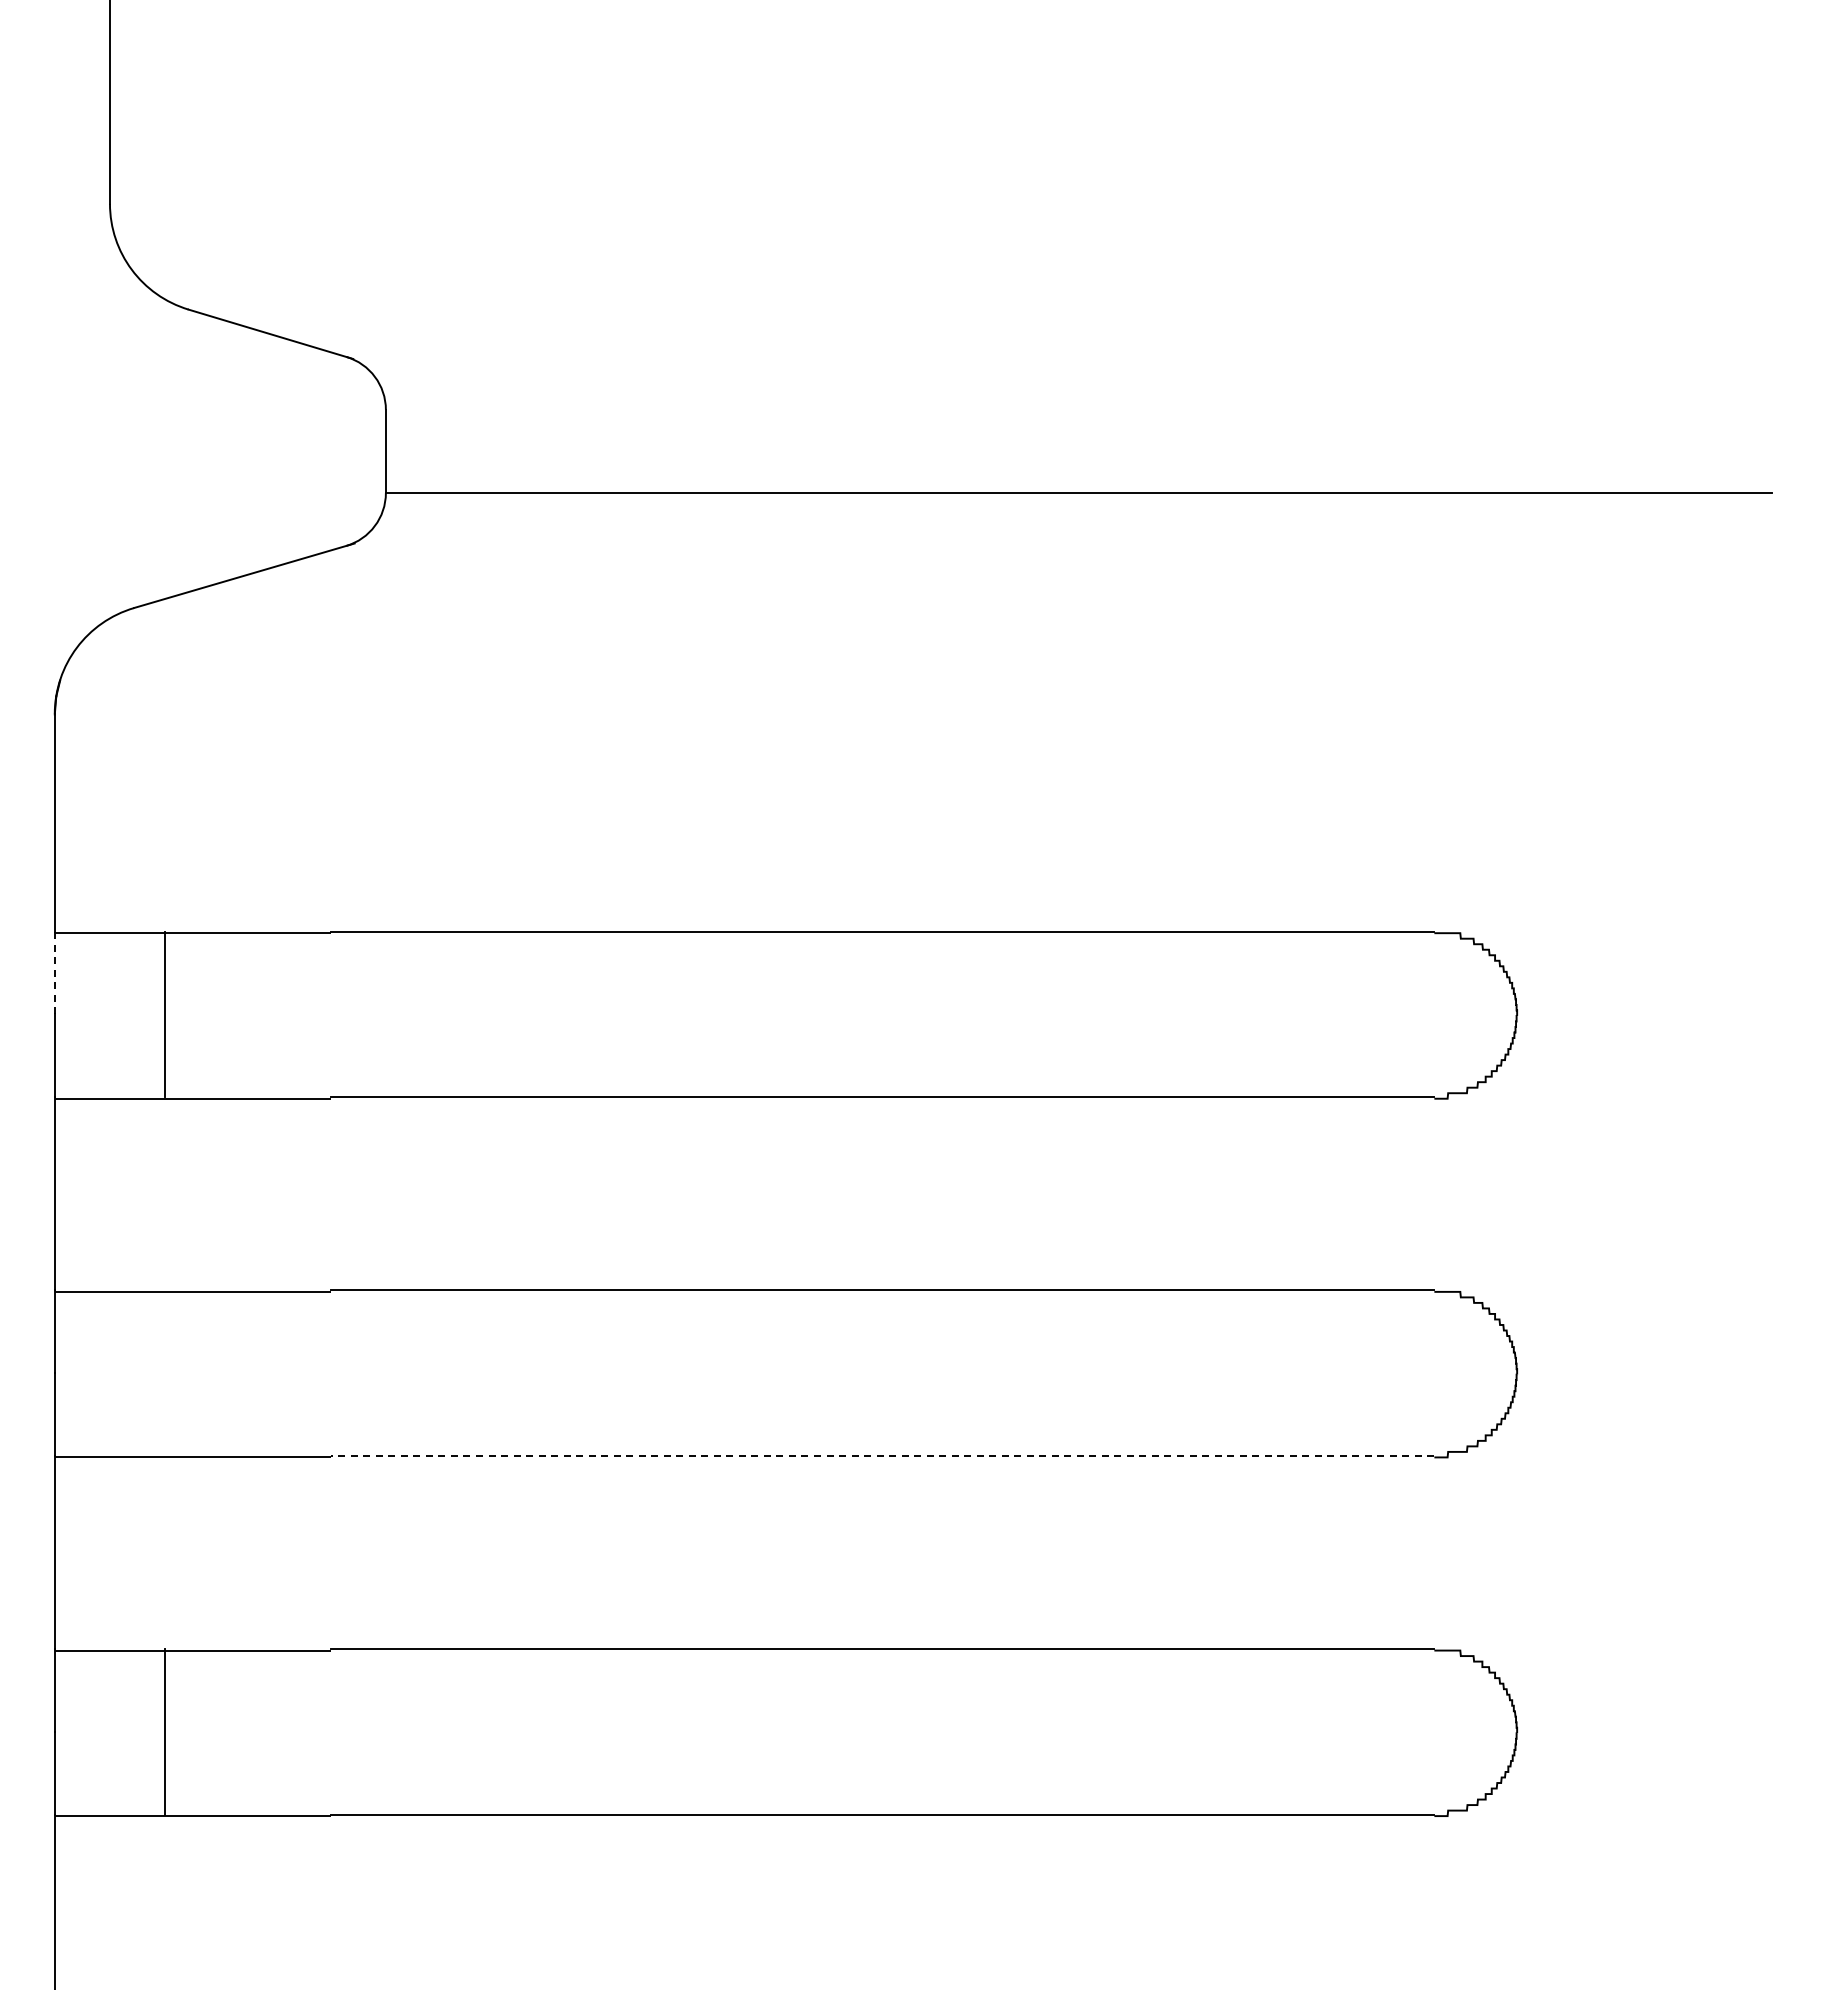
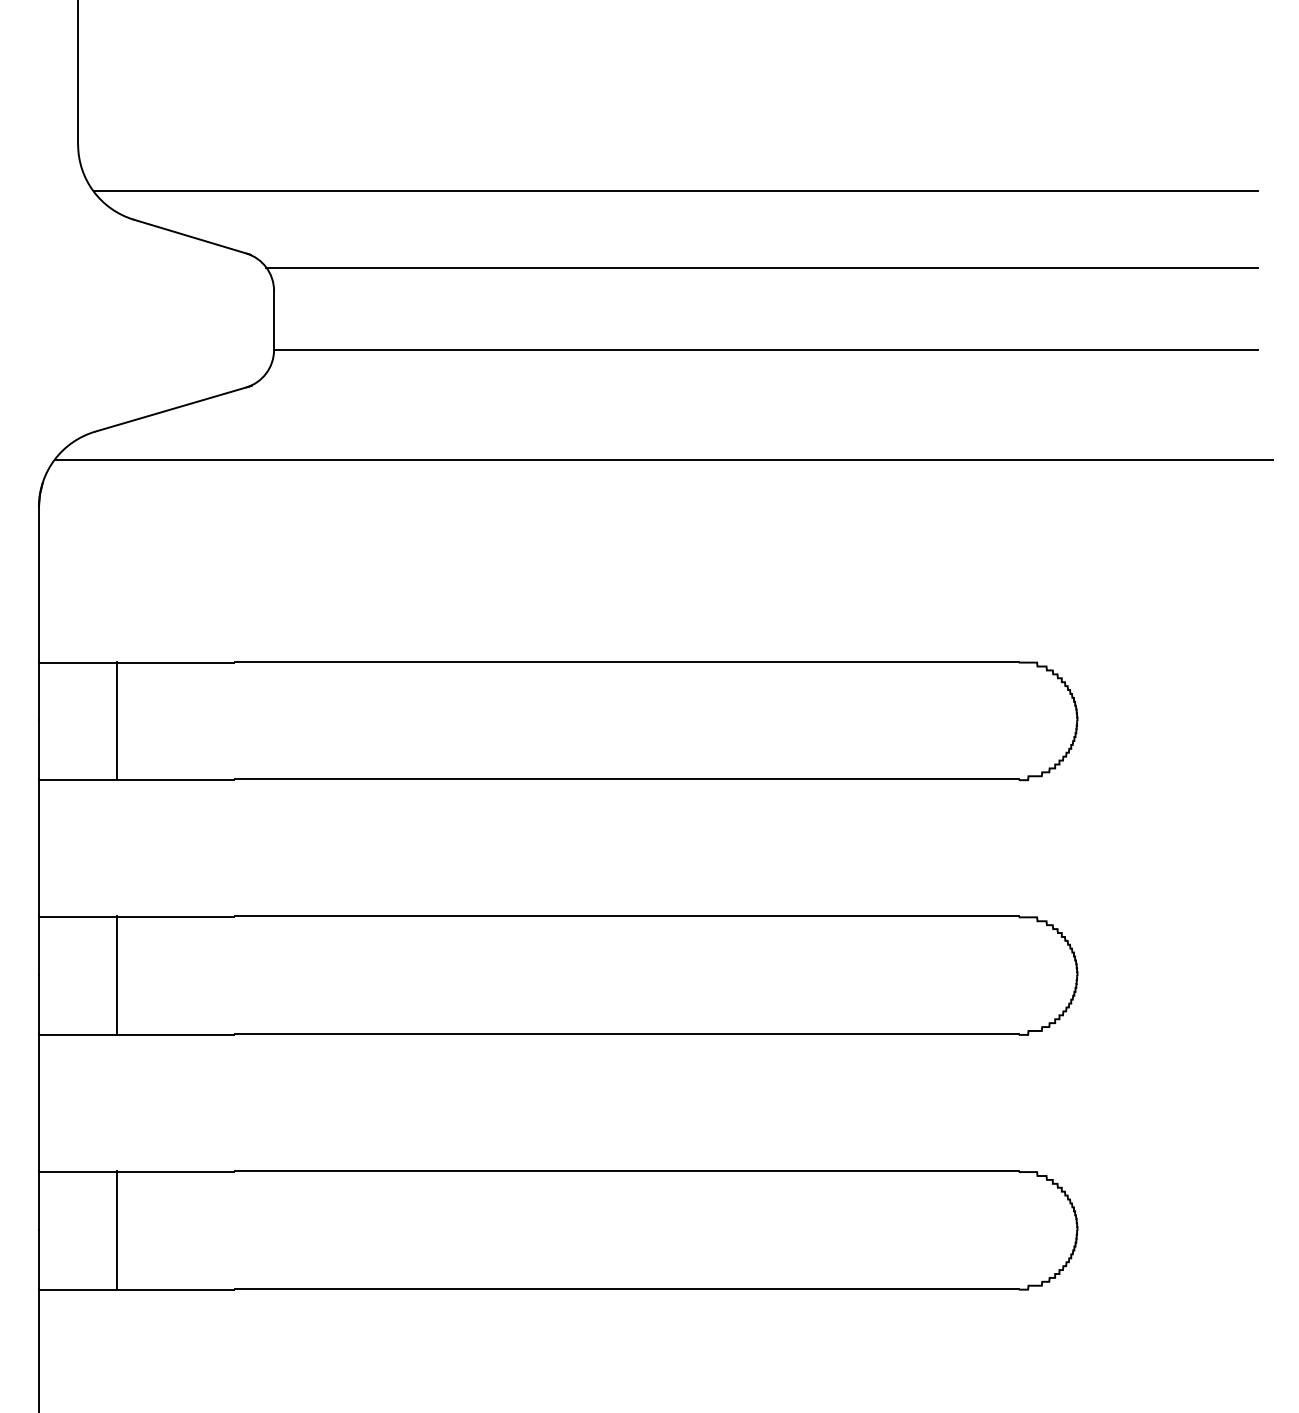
line: (951, 269) -> (675, 191), added
line: (1072, 376) -> (761, 267), added
line: (934, 647) -> (663, 459), added
line: (54, 972) -> (38, 690), dashed -> solid
line: (165, 1372) -> (117, 974), added
line: (882, 1455) -> (626, 1033), dashed -> solid

